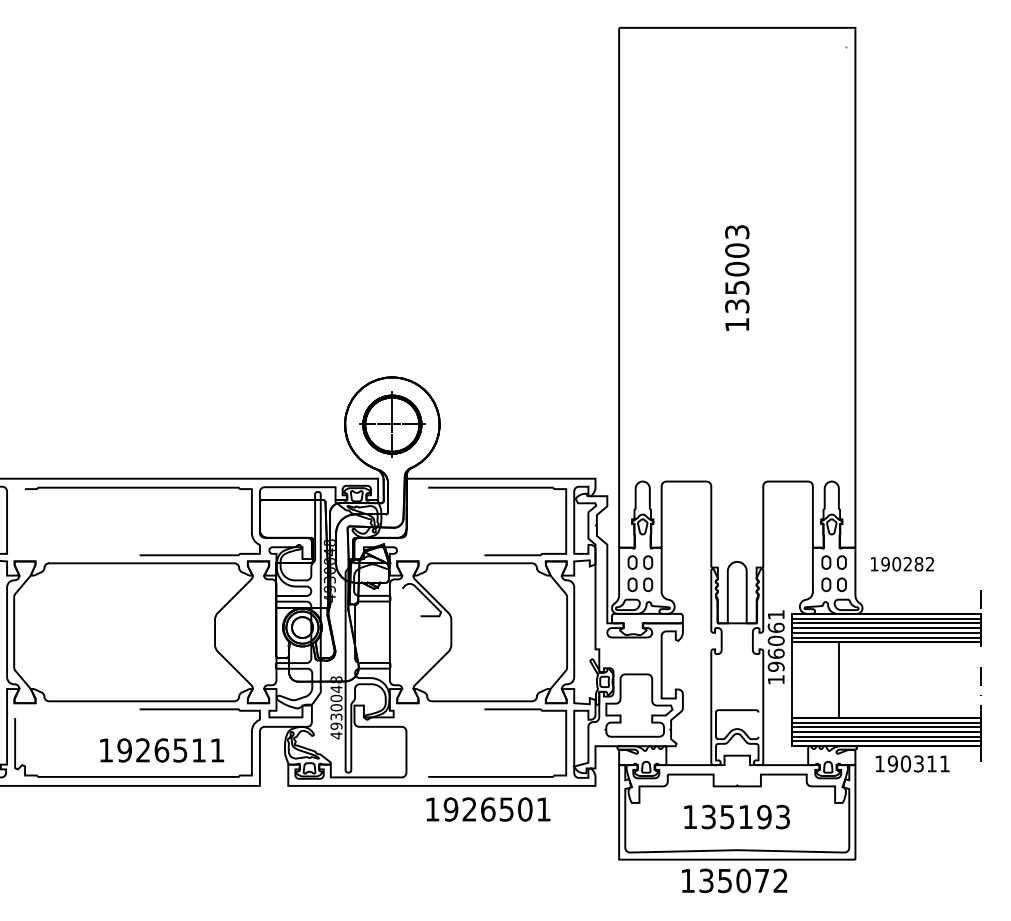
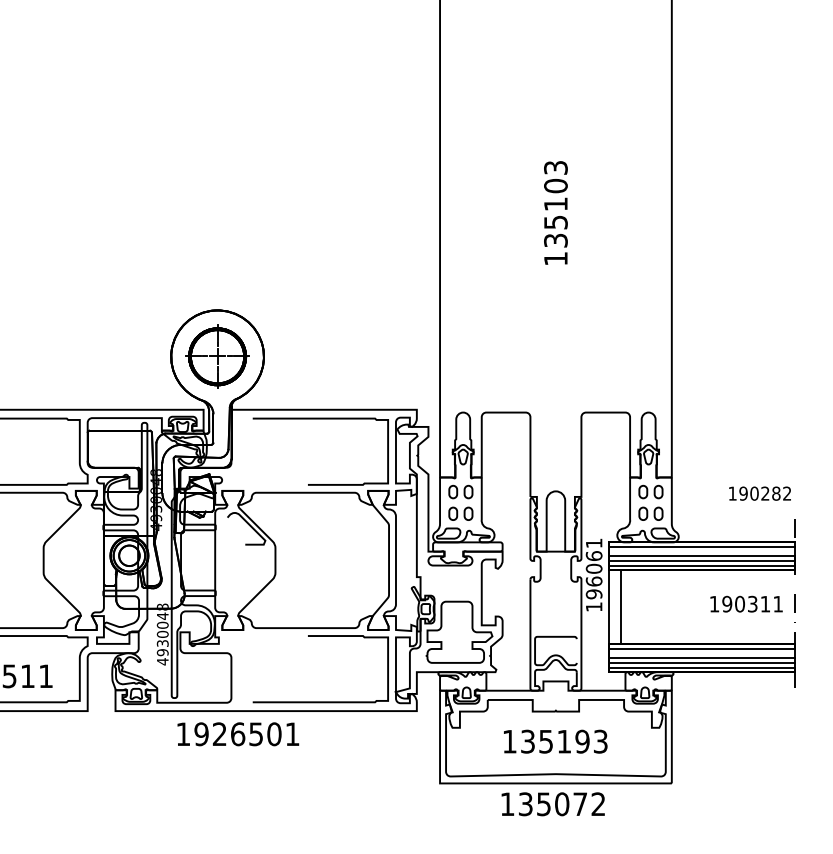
text: (737, 268) -> (556, 203), 135003 -> 135103
text: (901, 564) -> (759, 493), moved
line: (885, 623) -> (701, 551), removed
line: (838, 679) -> (620, 606), moved
line: (885, 727) -> (701, 653), removed
text: (912, 763) -> (746, 603), moved
text: (488, 809) -> (238, 734), moved

